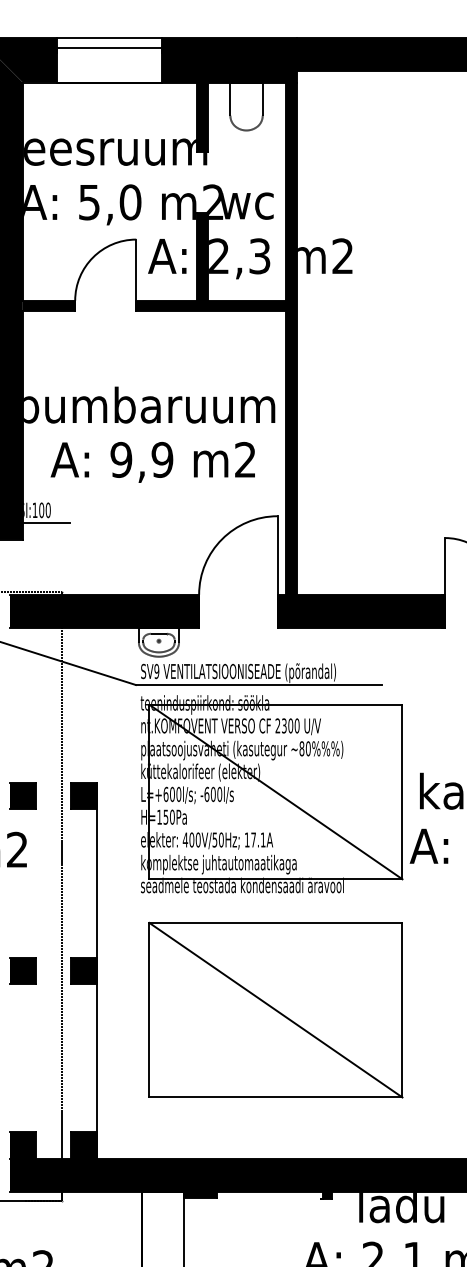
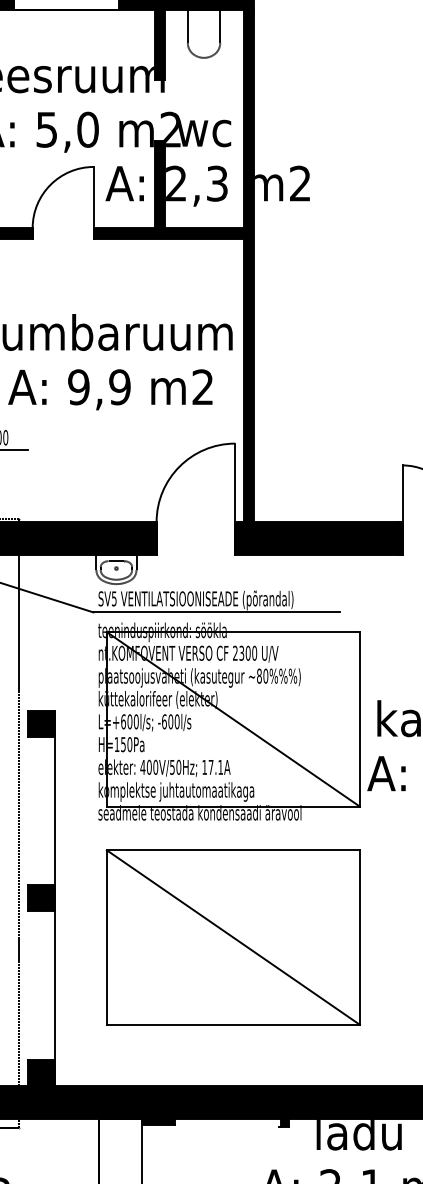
text: (156, 670) -> (113, 597), SV9 -> SV5

